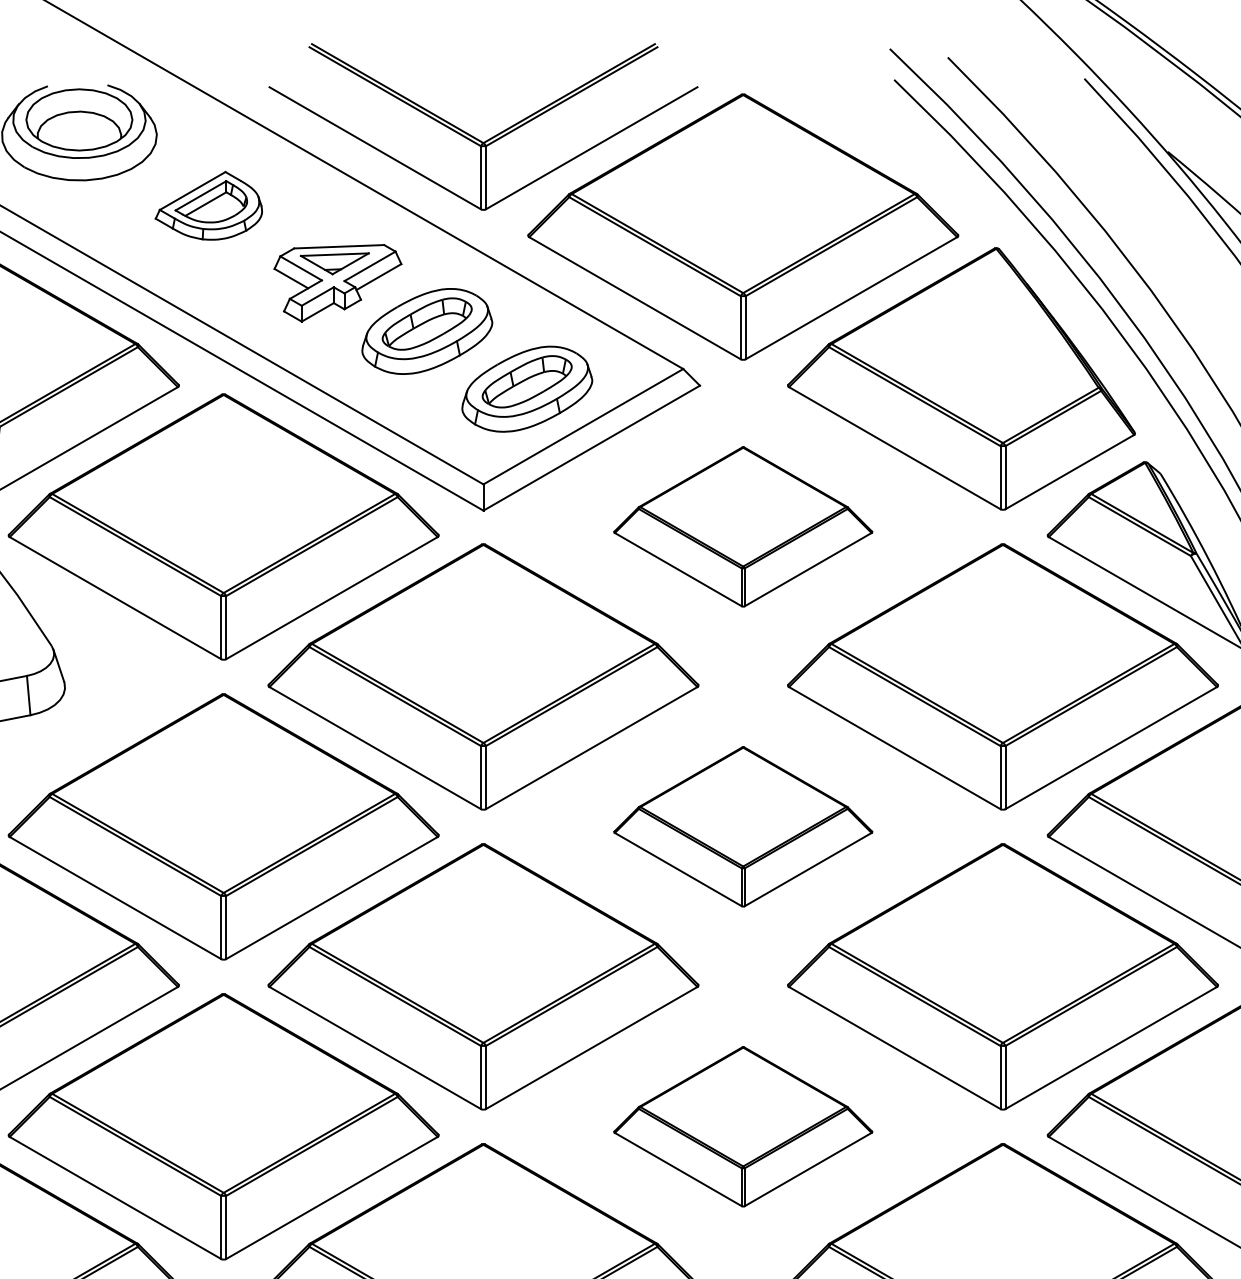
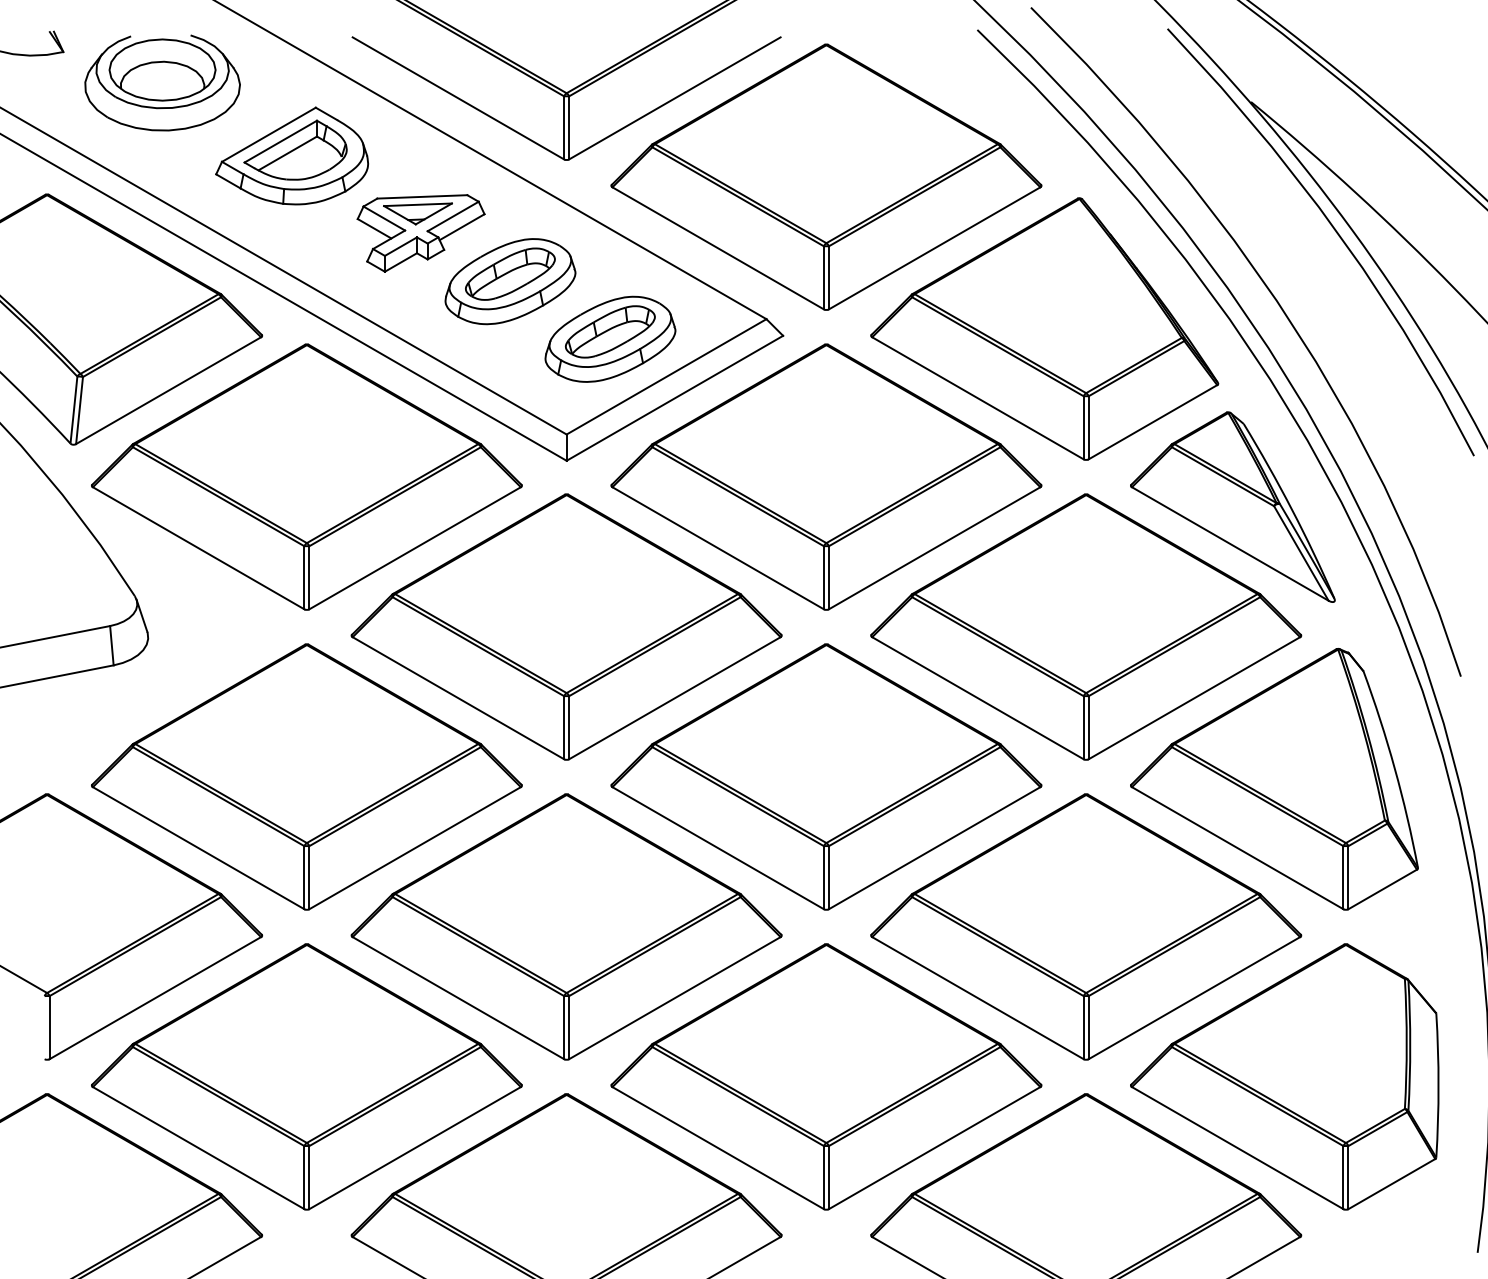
part: (208, 205) -> (291, 155), size x1.43
part: (743, 526) -> (826, 476), size x1.67
part: (743, 826) -> (826, 776), size x1.67
part: (743, 1126) -> (826, 1076), size x1.67

